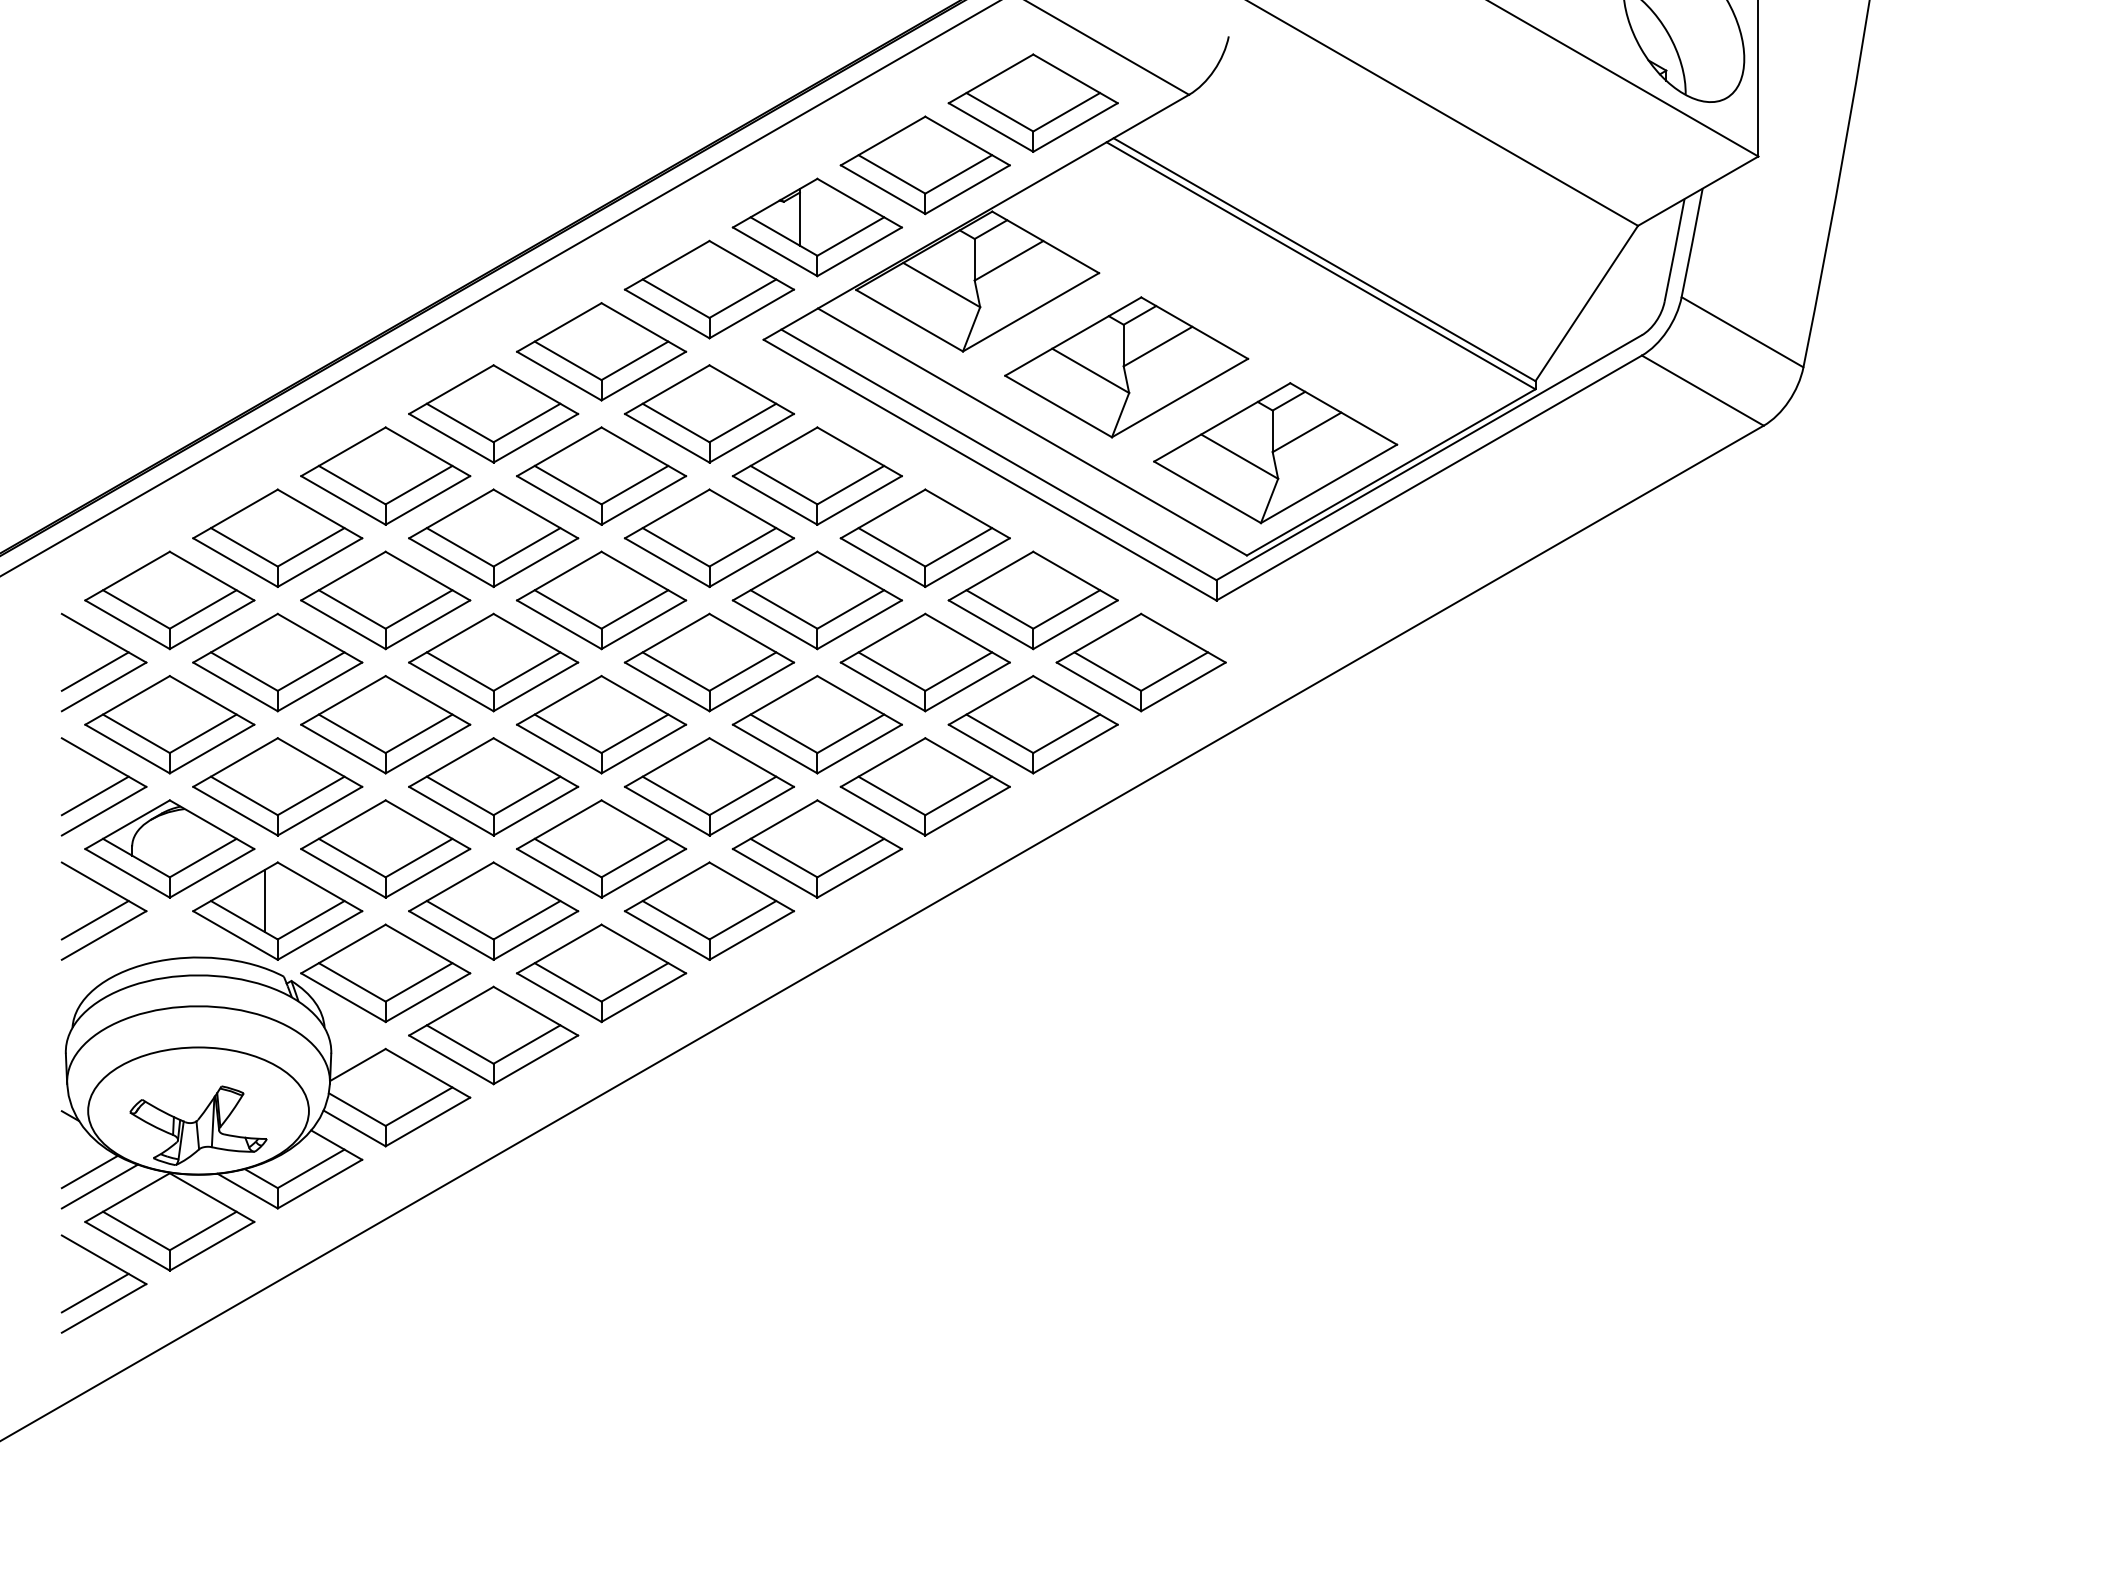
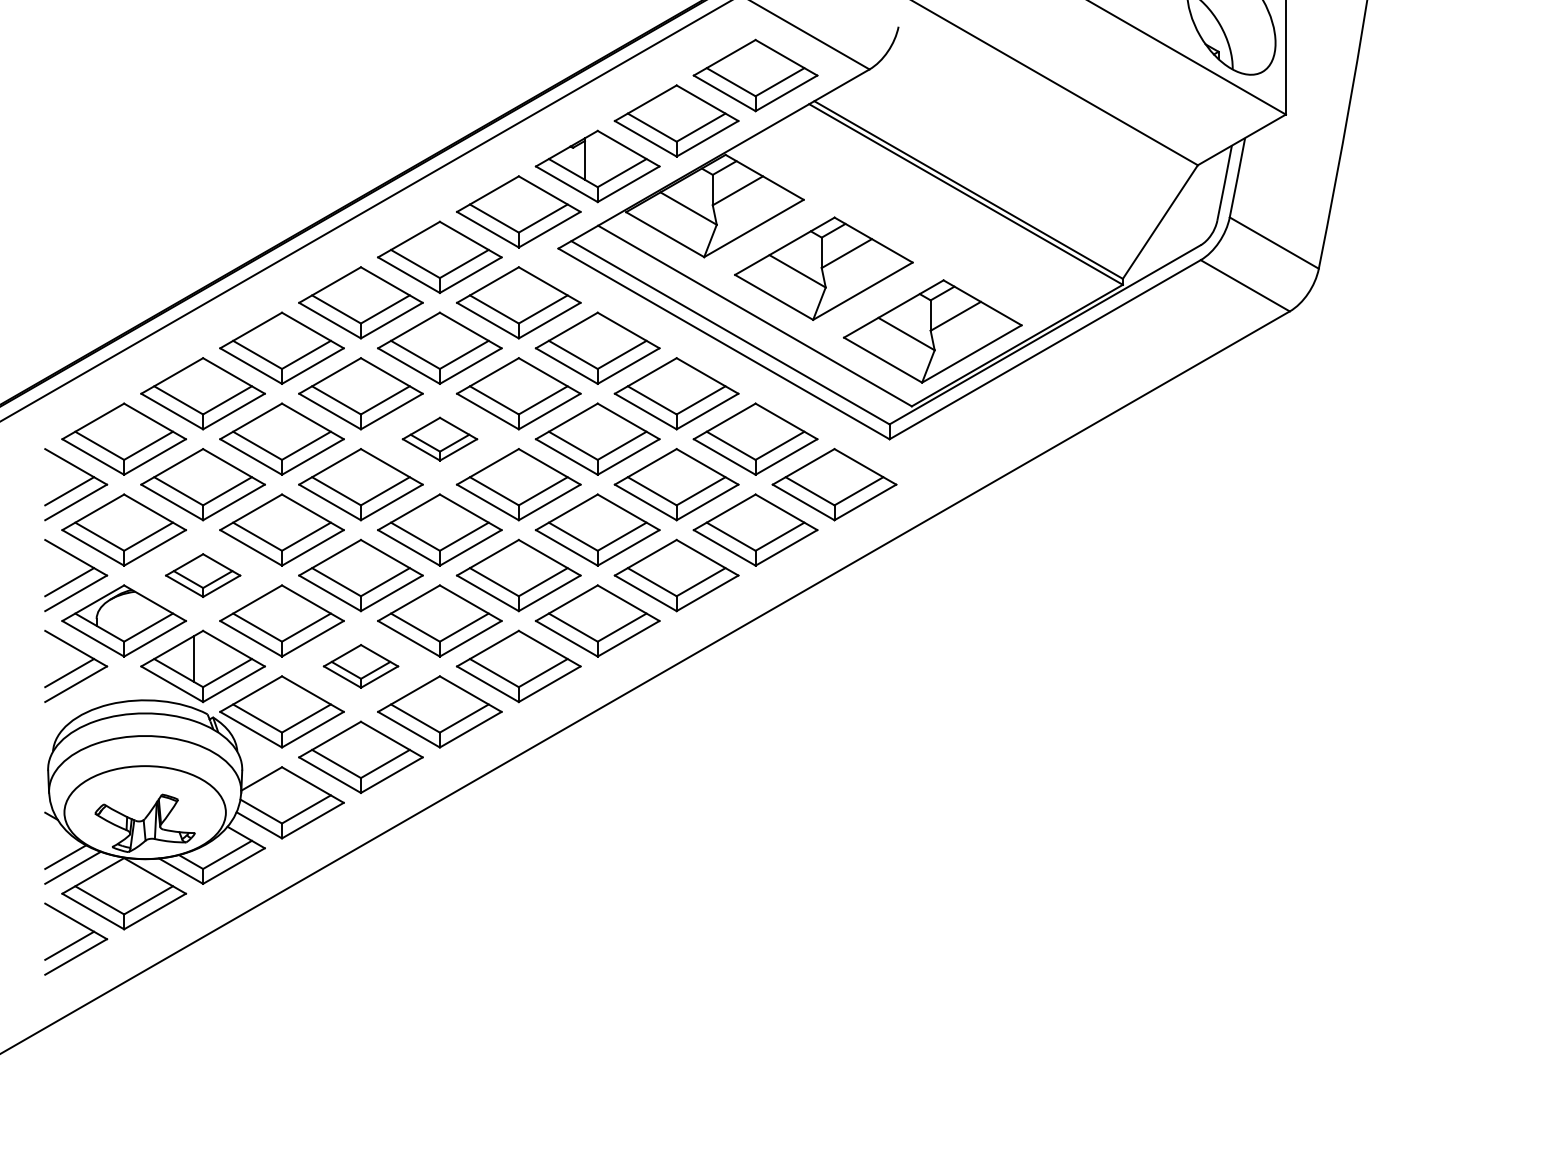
part: (601, 600) -> (439, 439), size x0.6
part: (277, 786) -> (202, 575), size x0.6
part: (493, 910) -> (360, 665), size x0.6

